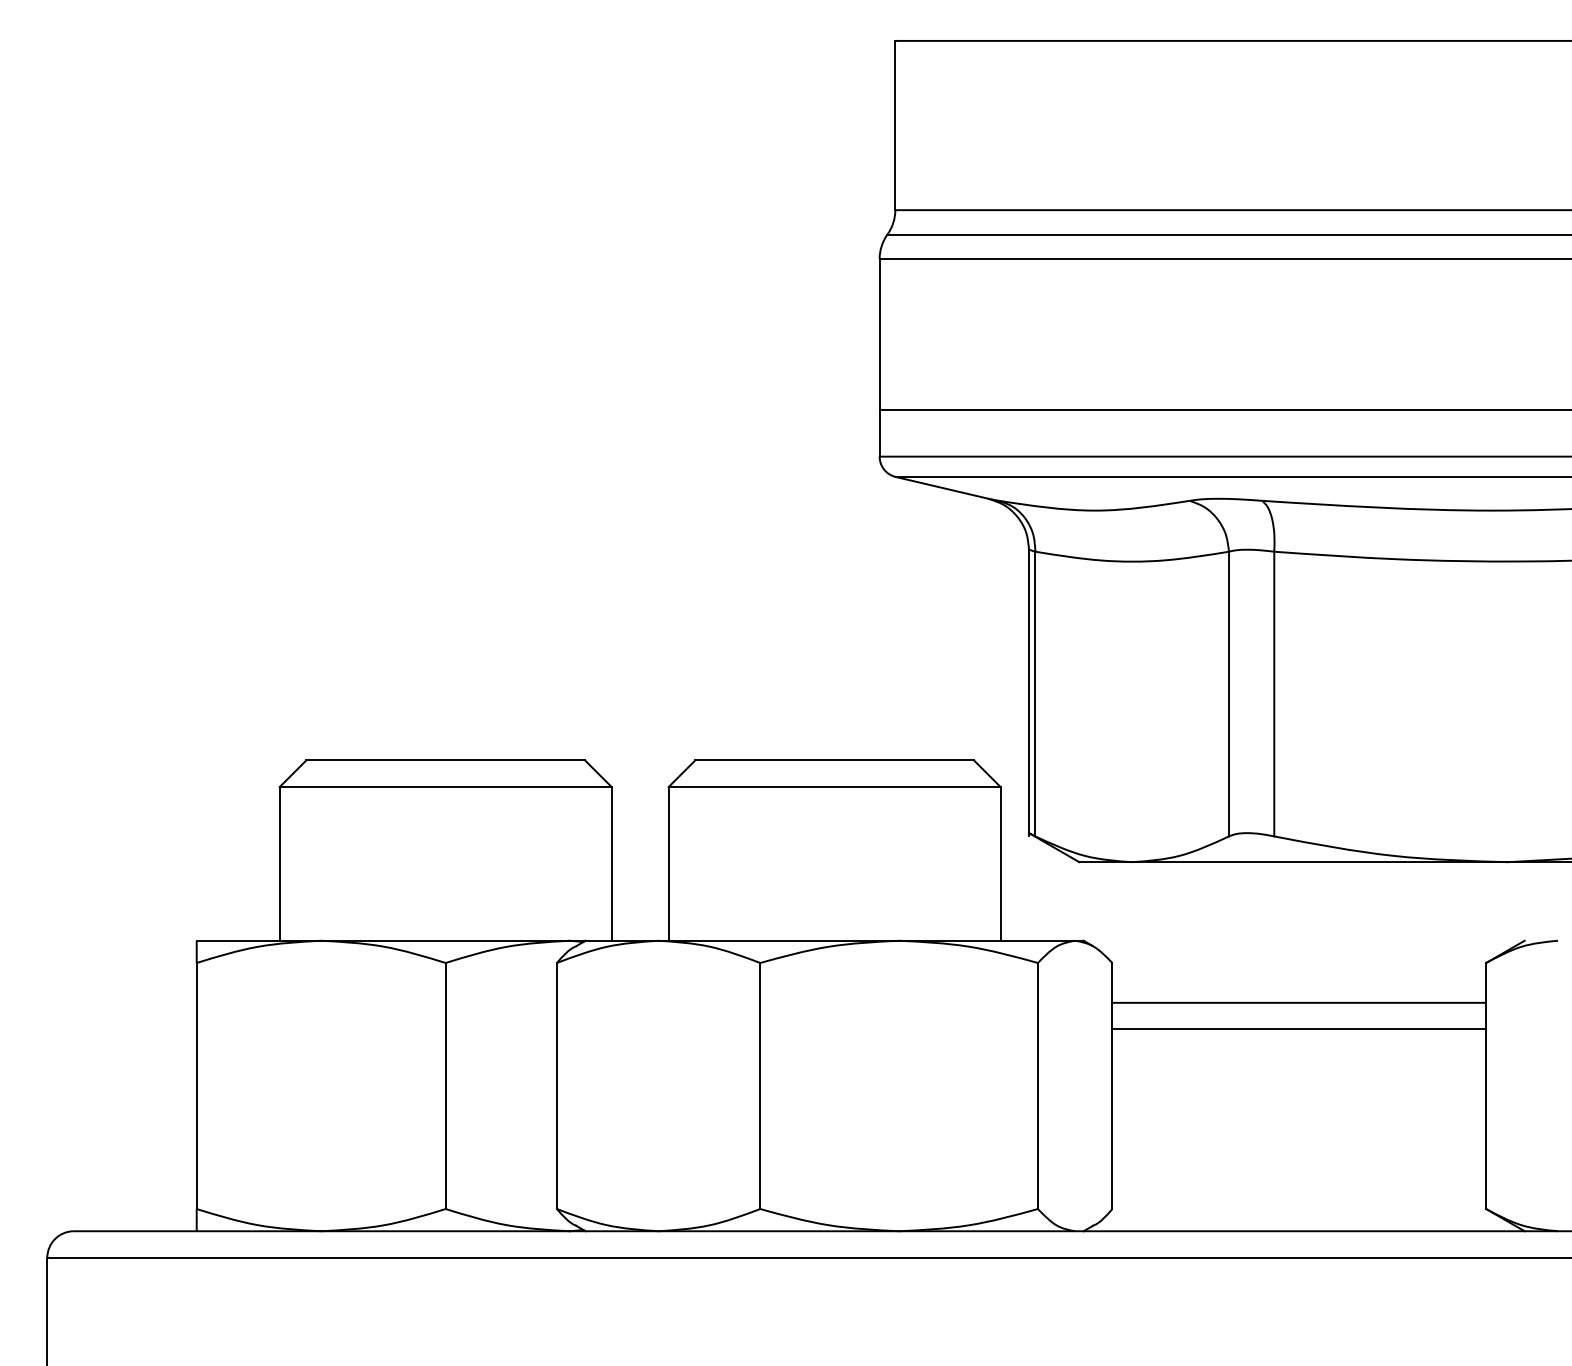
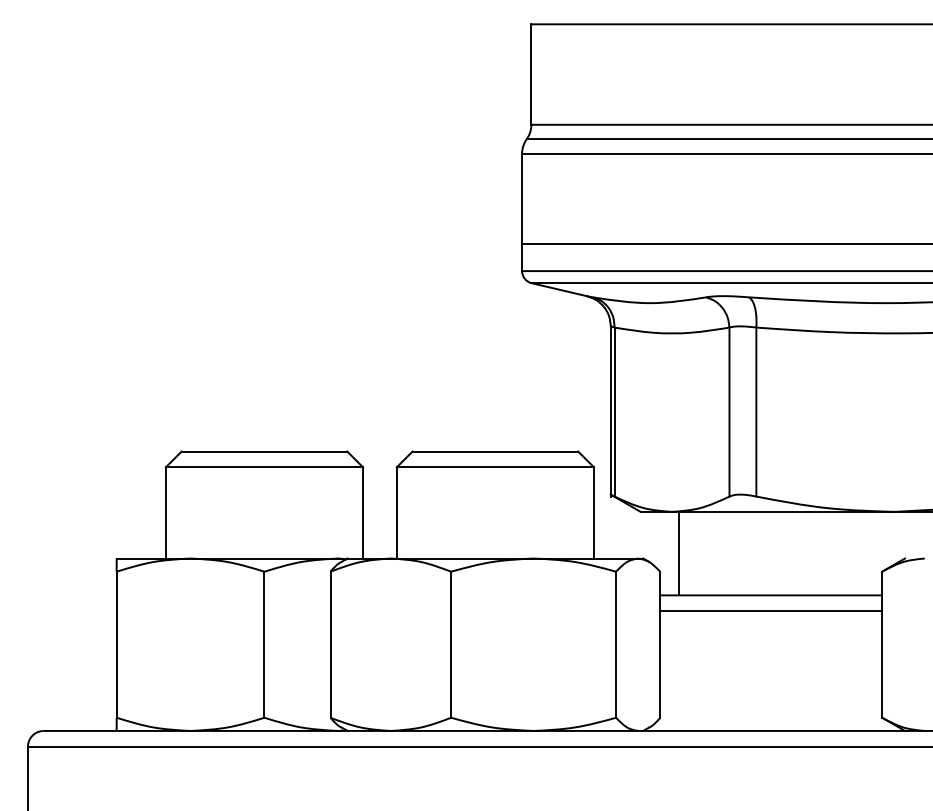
line: (1143, 932) -> (678, 553), added

